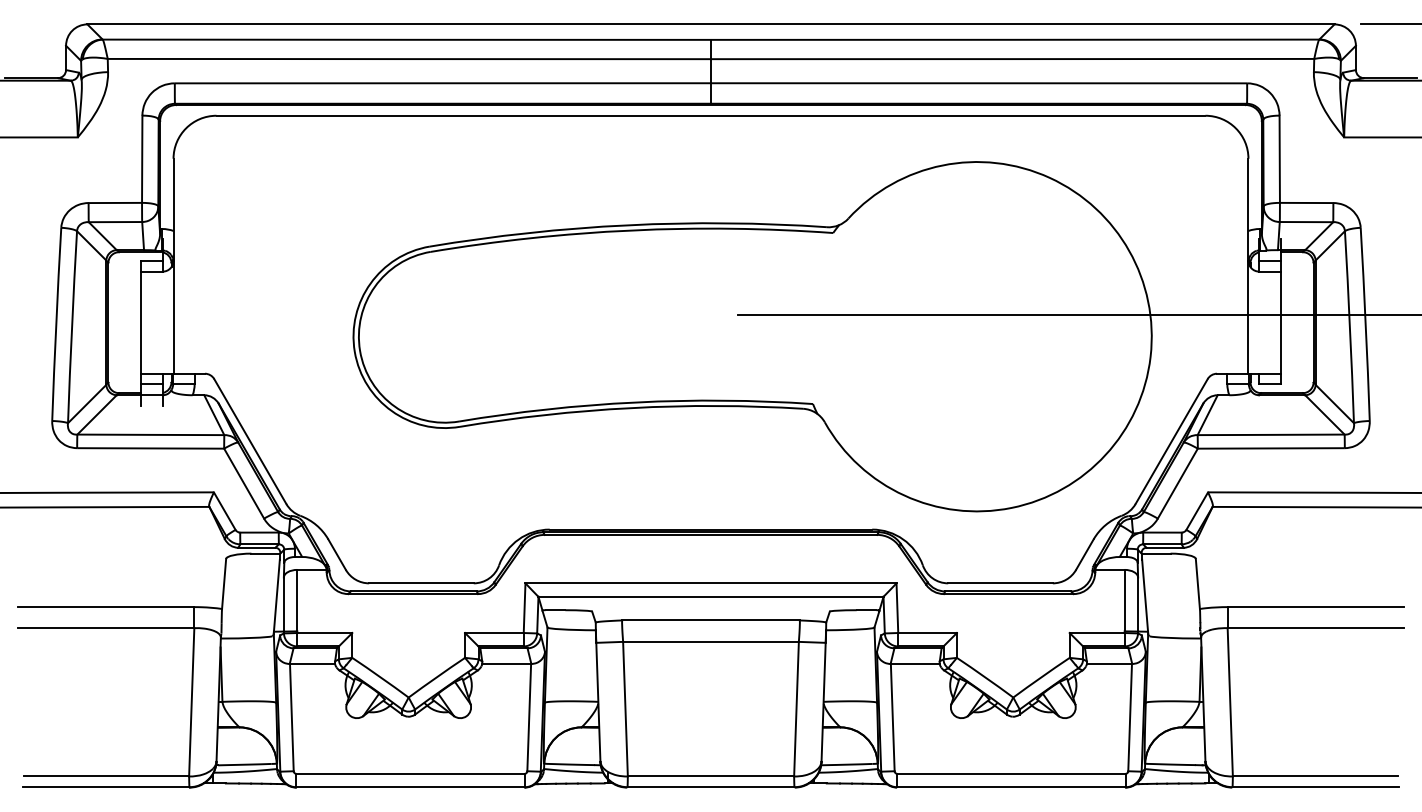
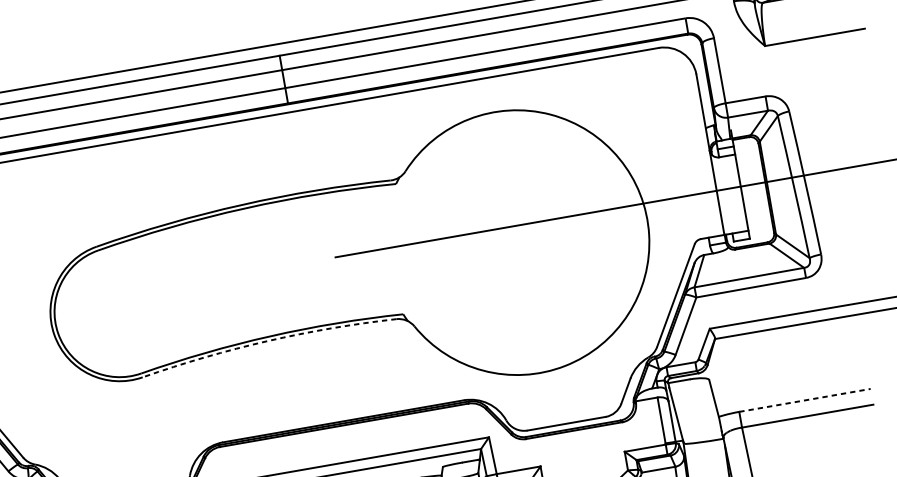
arc: (631, 408) -> (268, 341), solid -> dashed
line: (1315, 607) -> (804, 400), solid -> dashed

